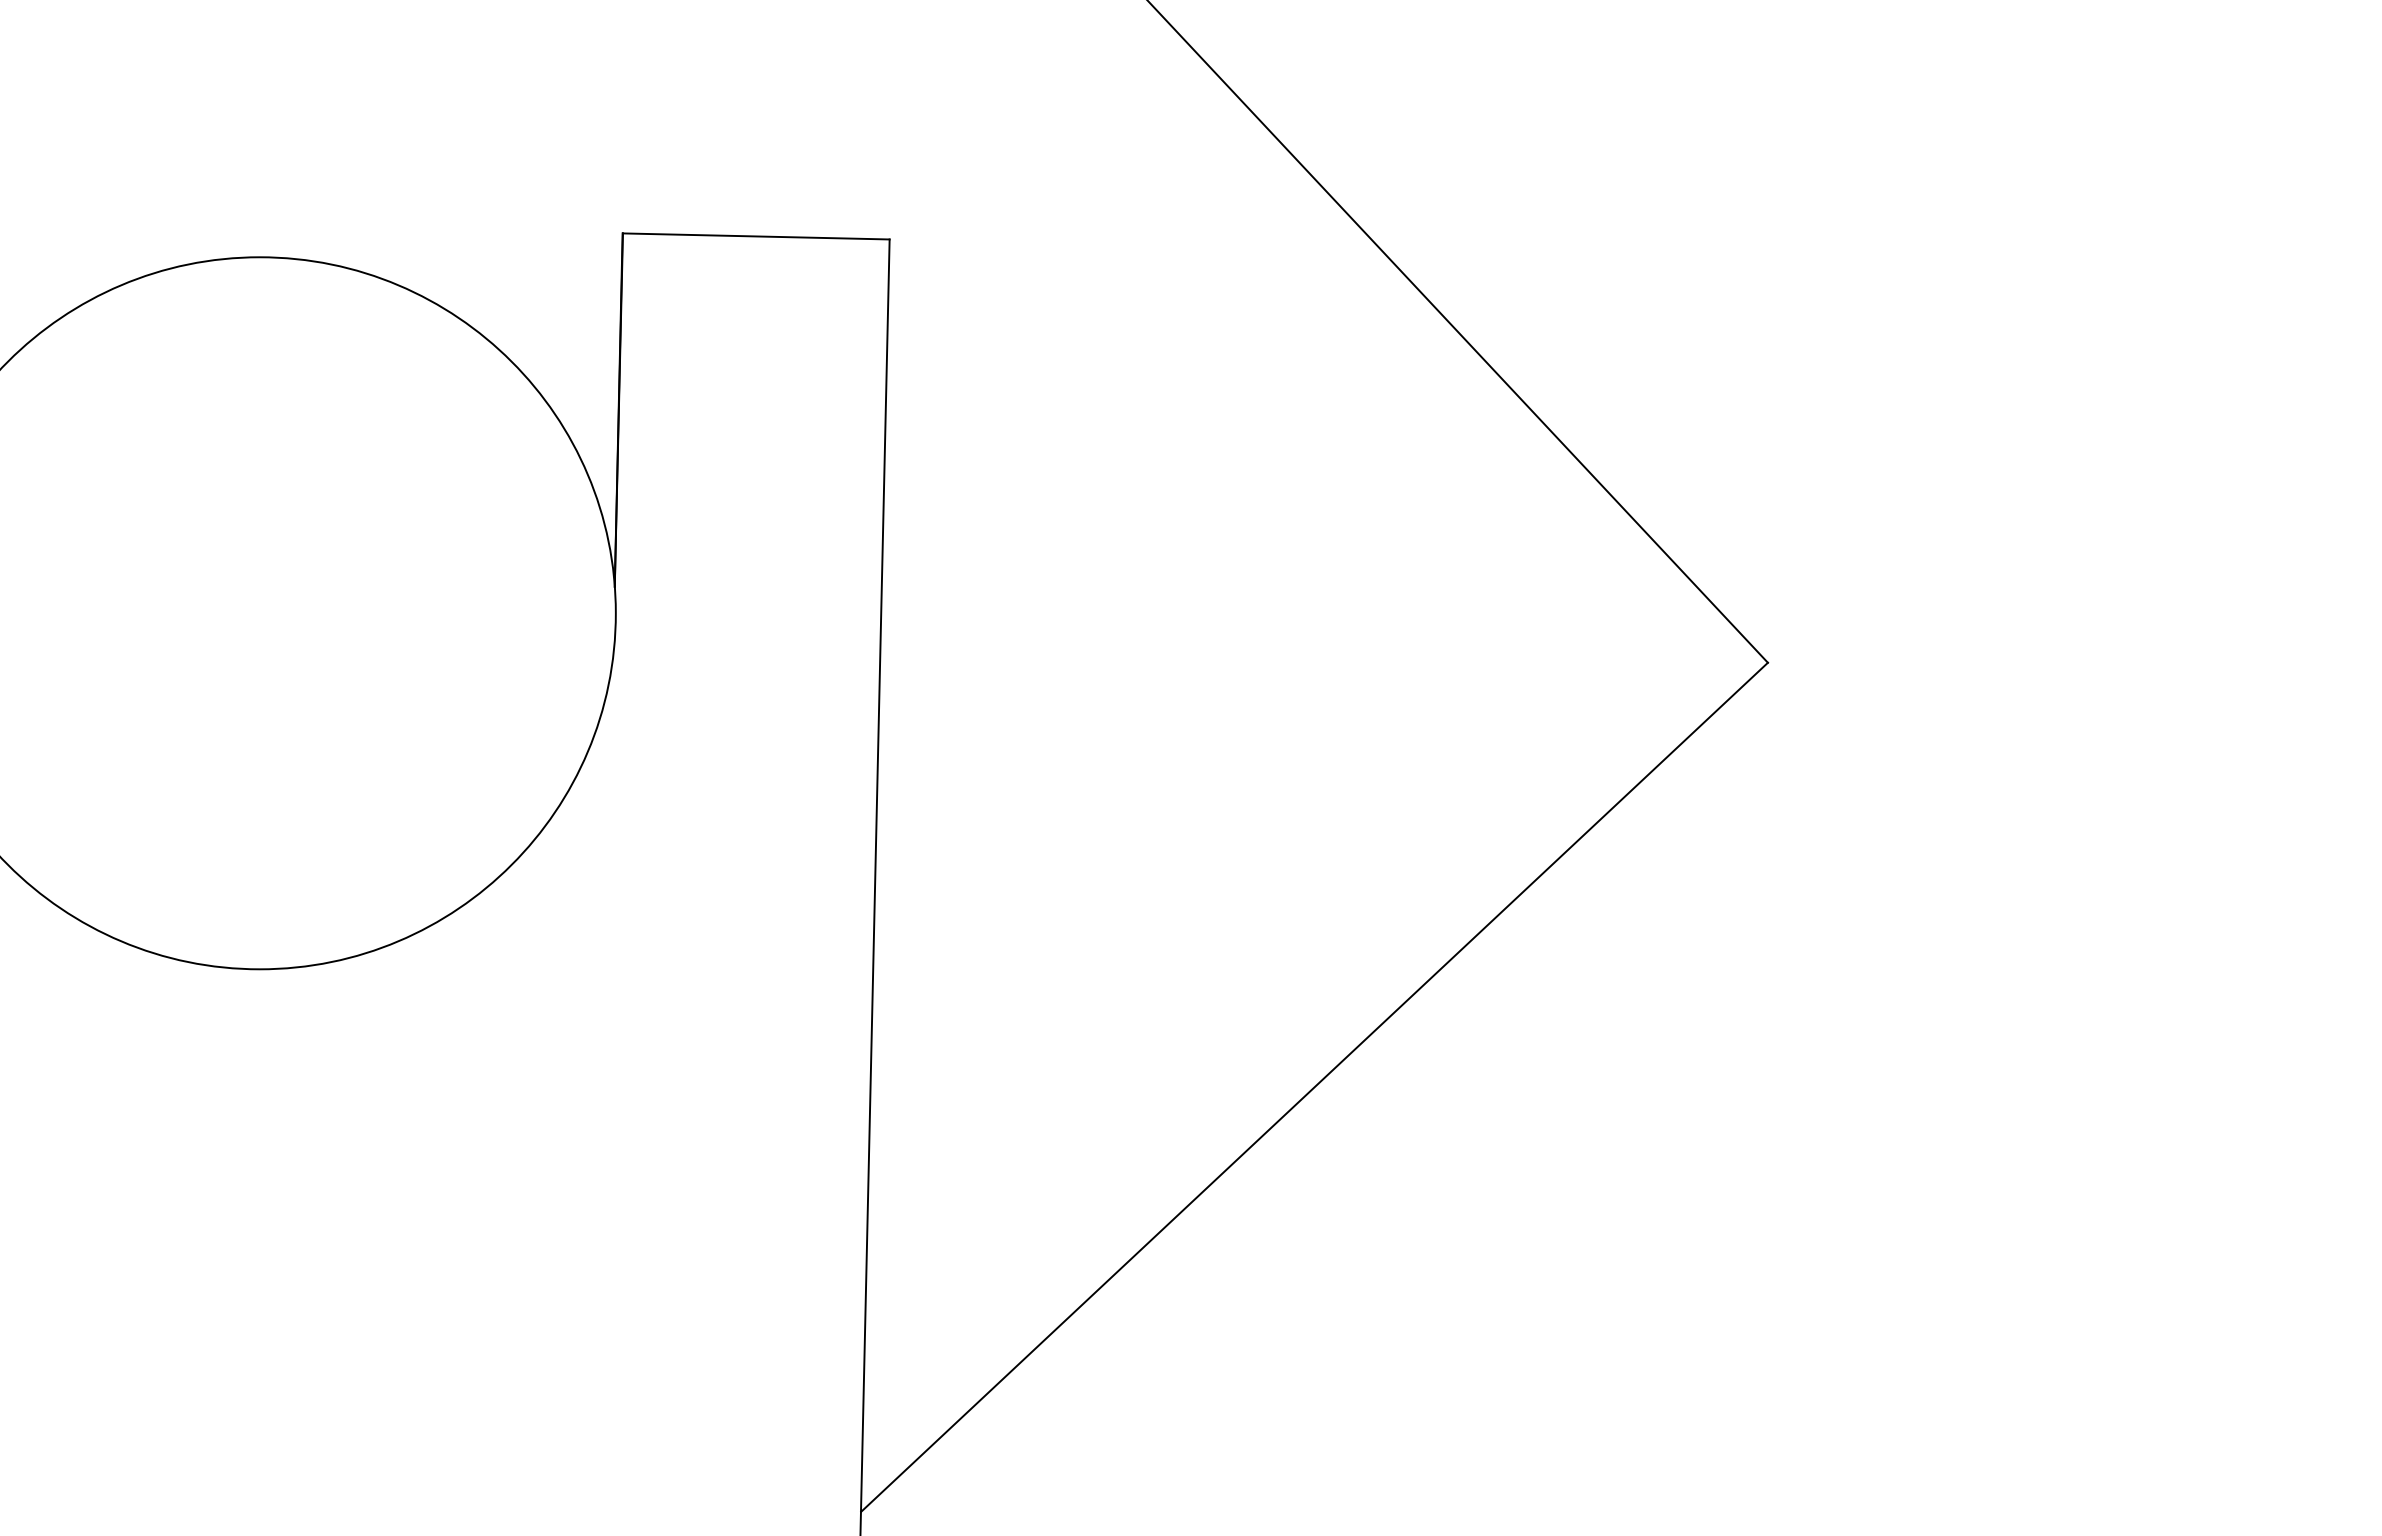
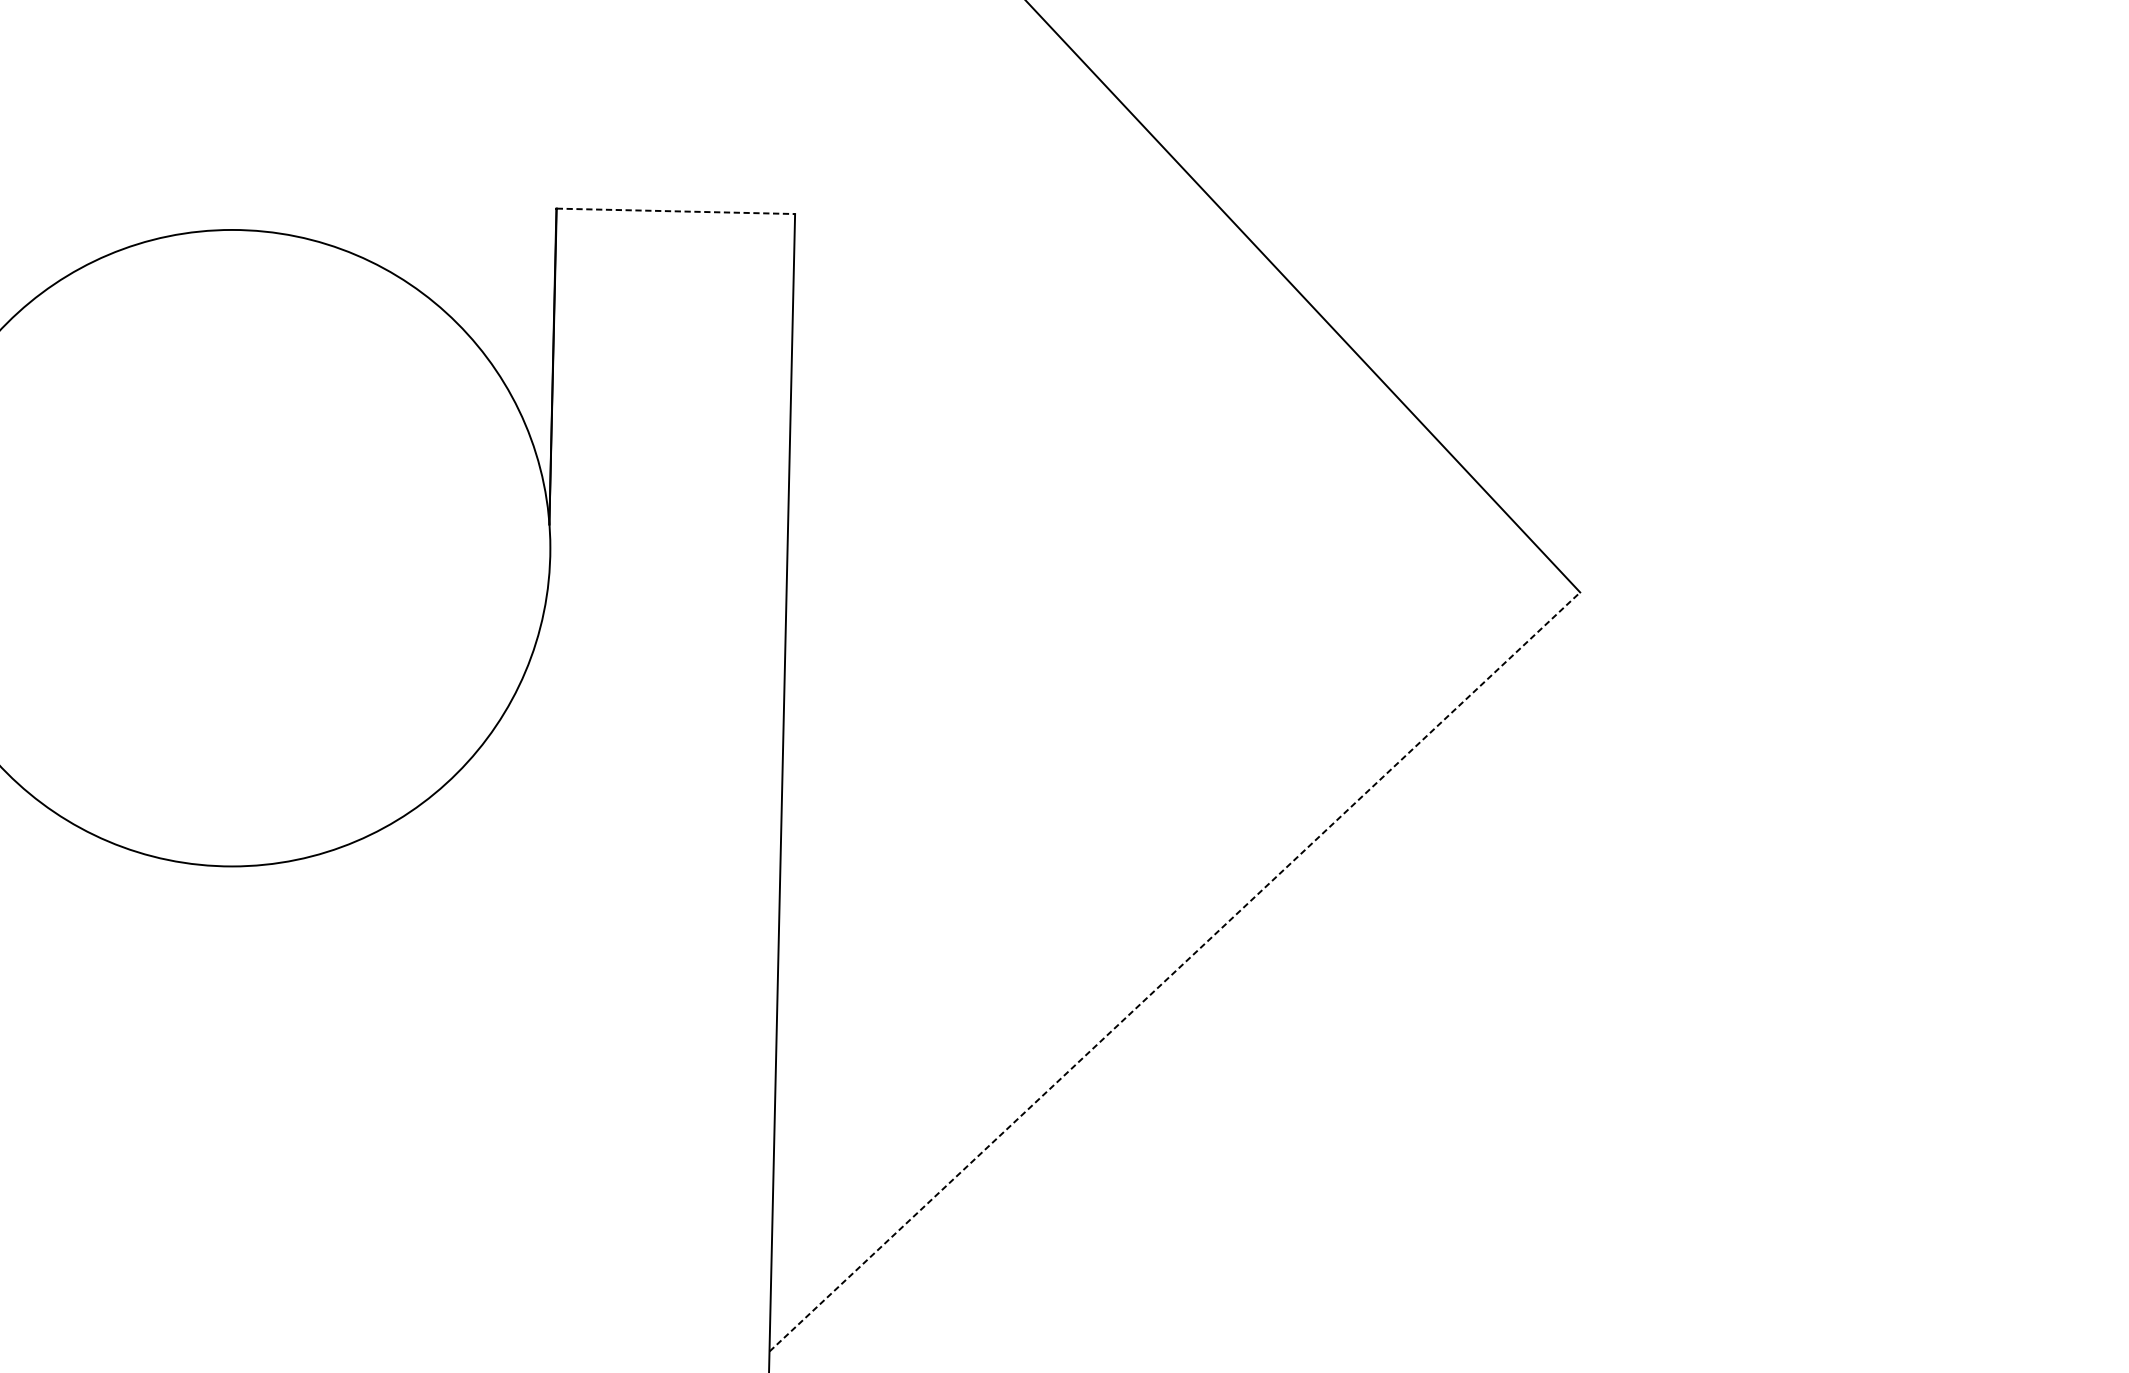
line: (756, 236) -> (676, 211), solid -> dashed
line: (1314, 1086) -> (1174, 971), solid -> dashed

